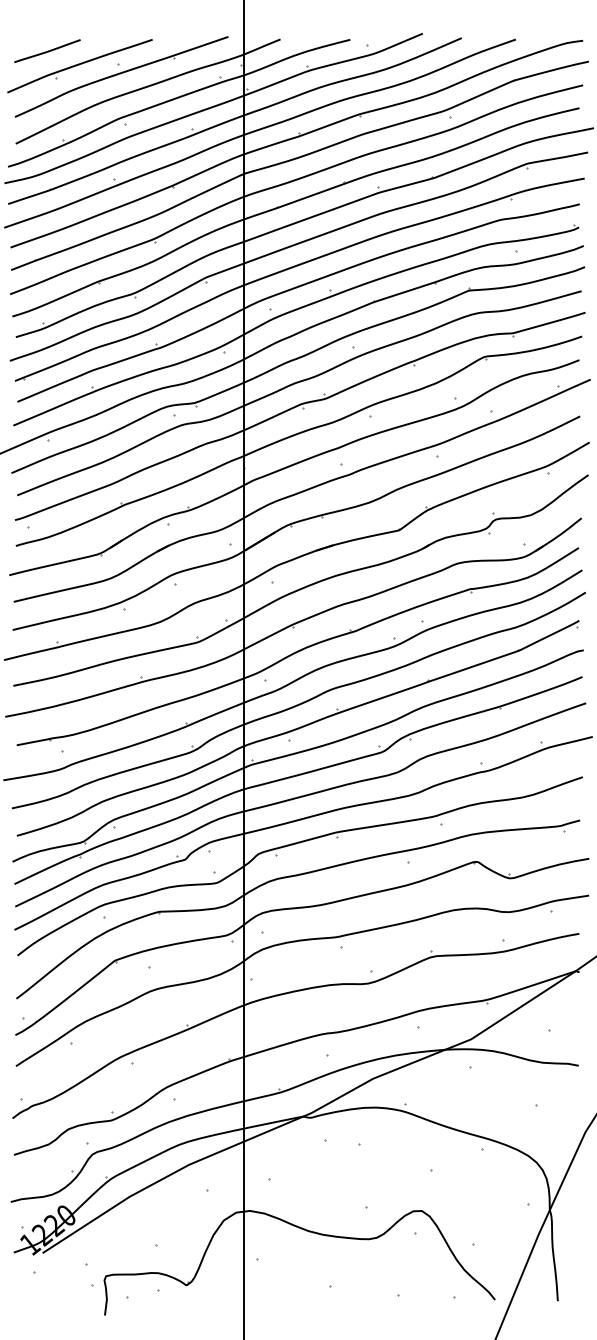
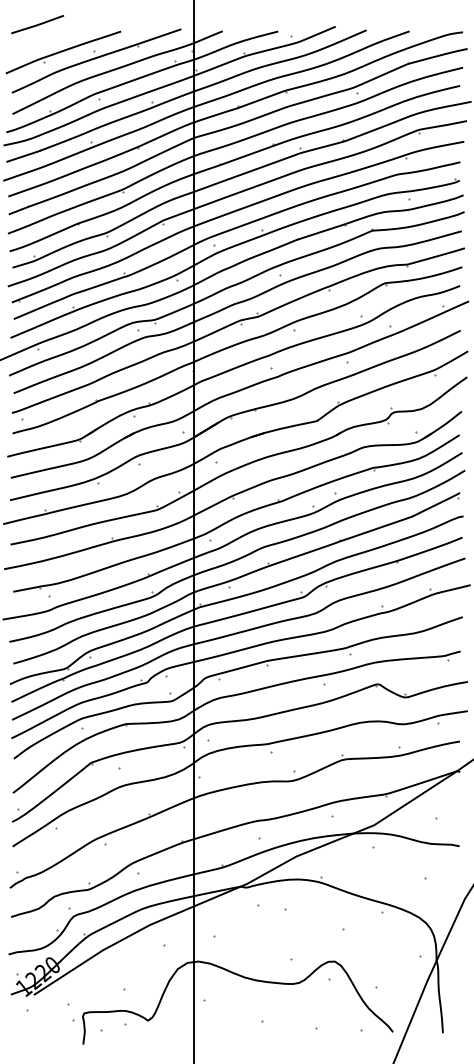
line: (47, 51) -> (37, 24), moved

